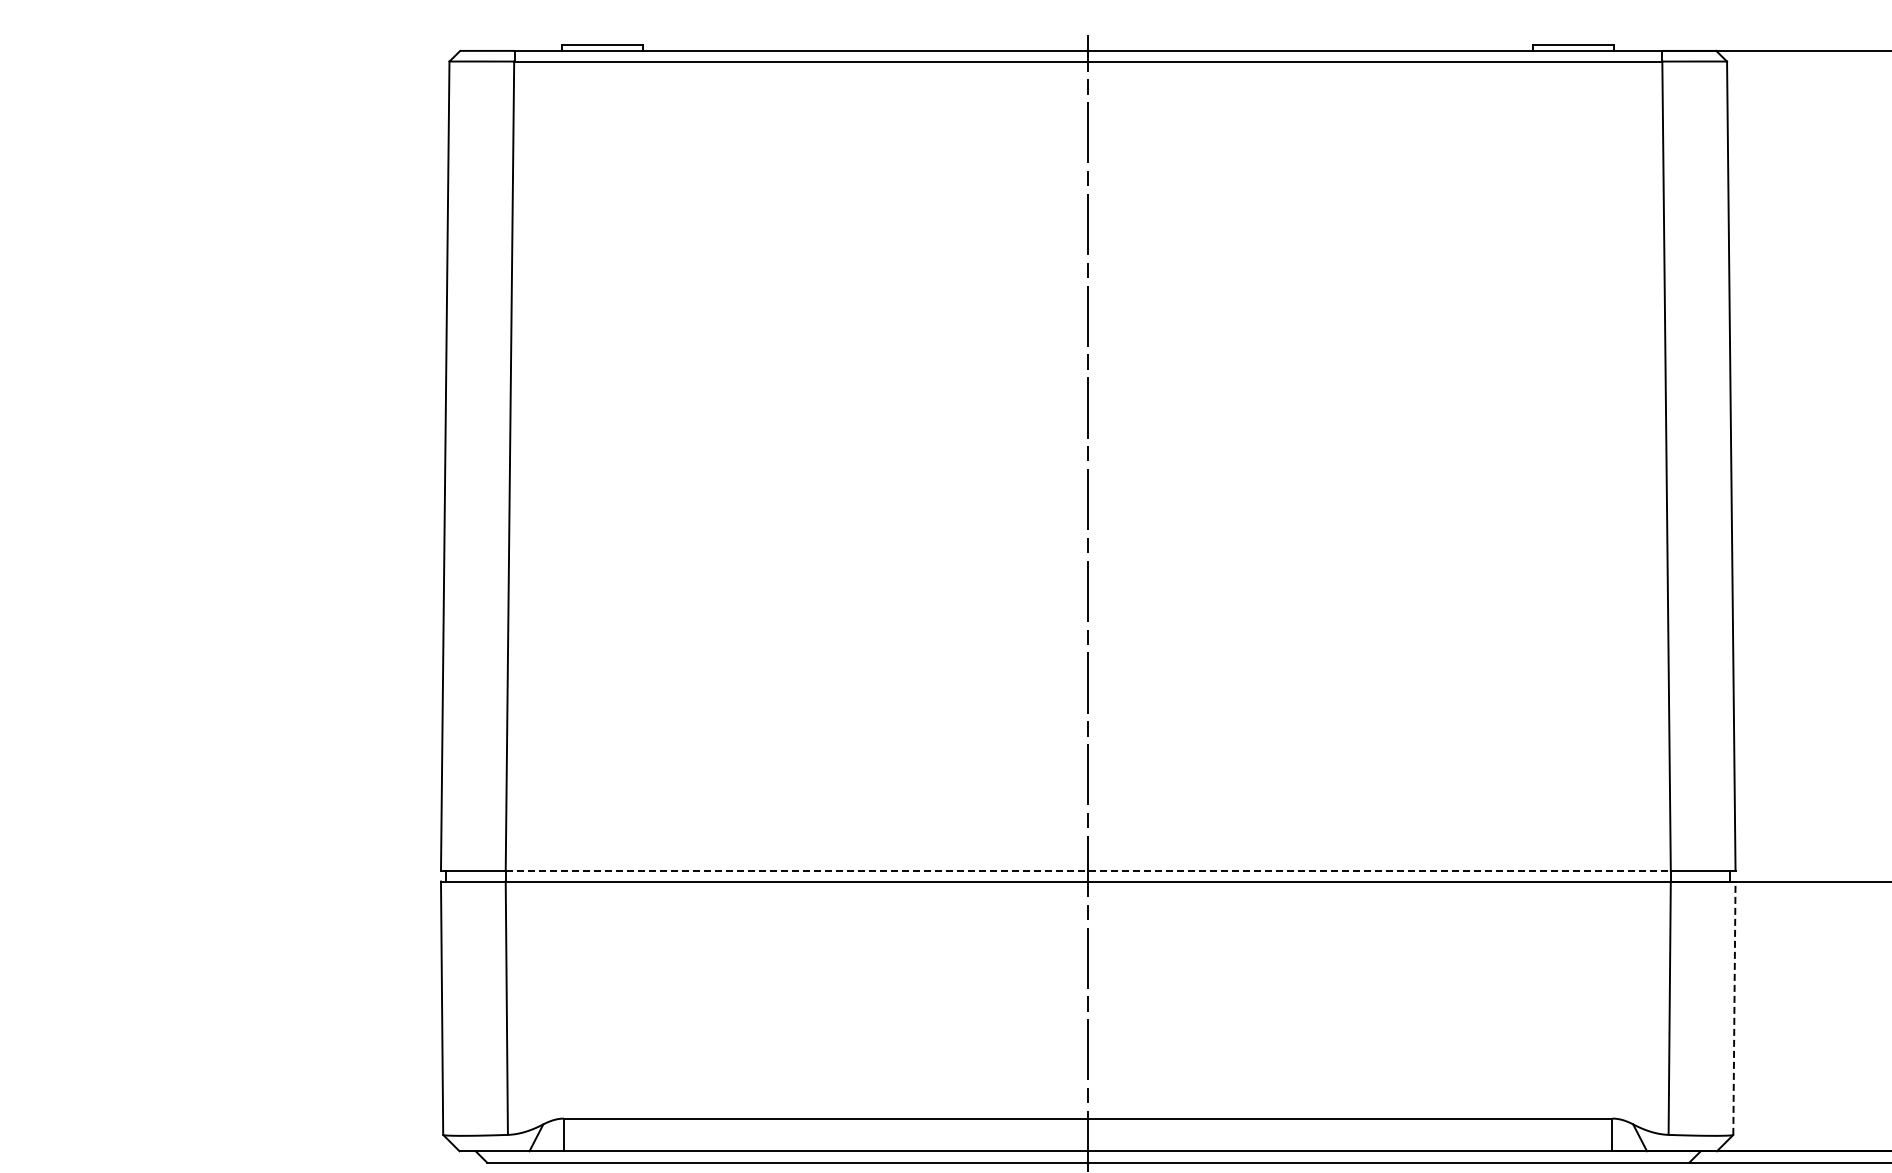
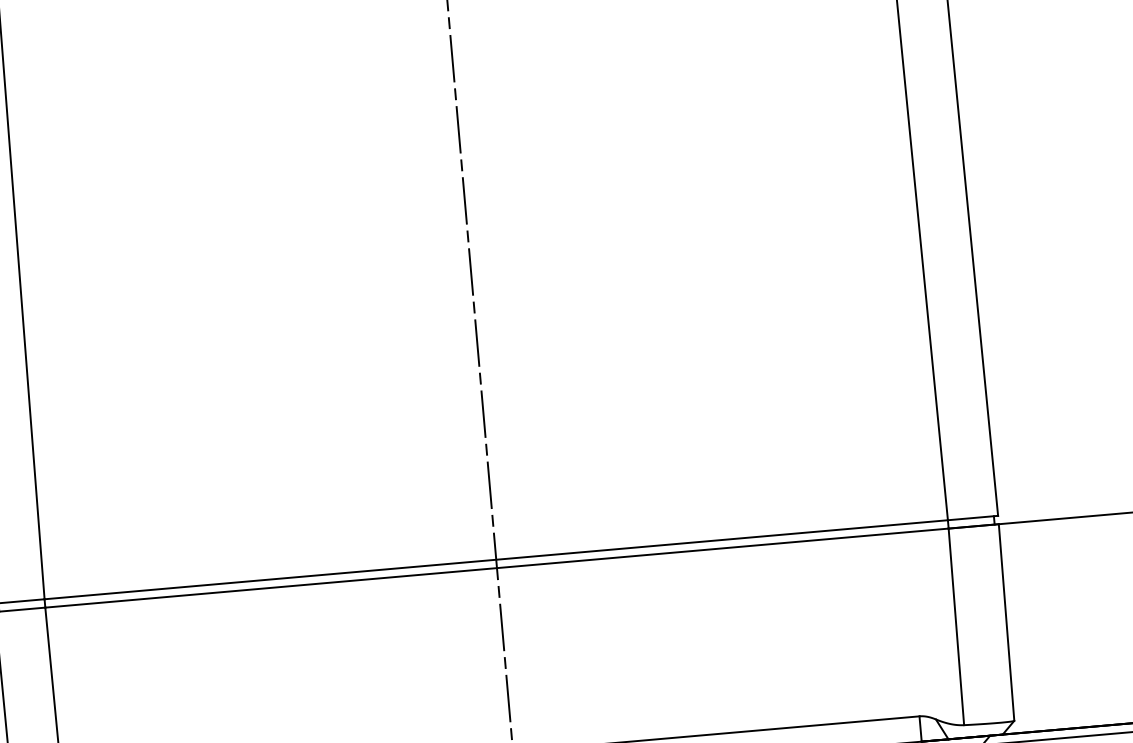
line: (1088, 870) -> (496, 559), dashed -> solid
line: (1734, 1008) -> (1006, 622), dashed -> solid

